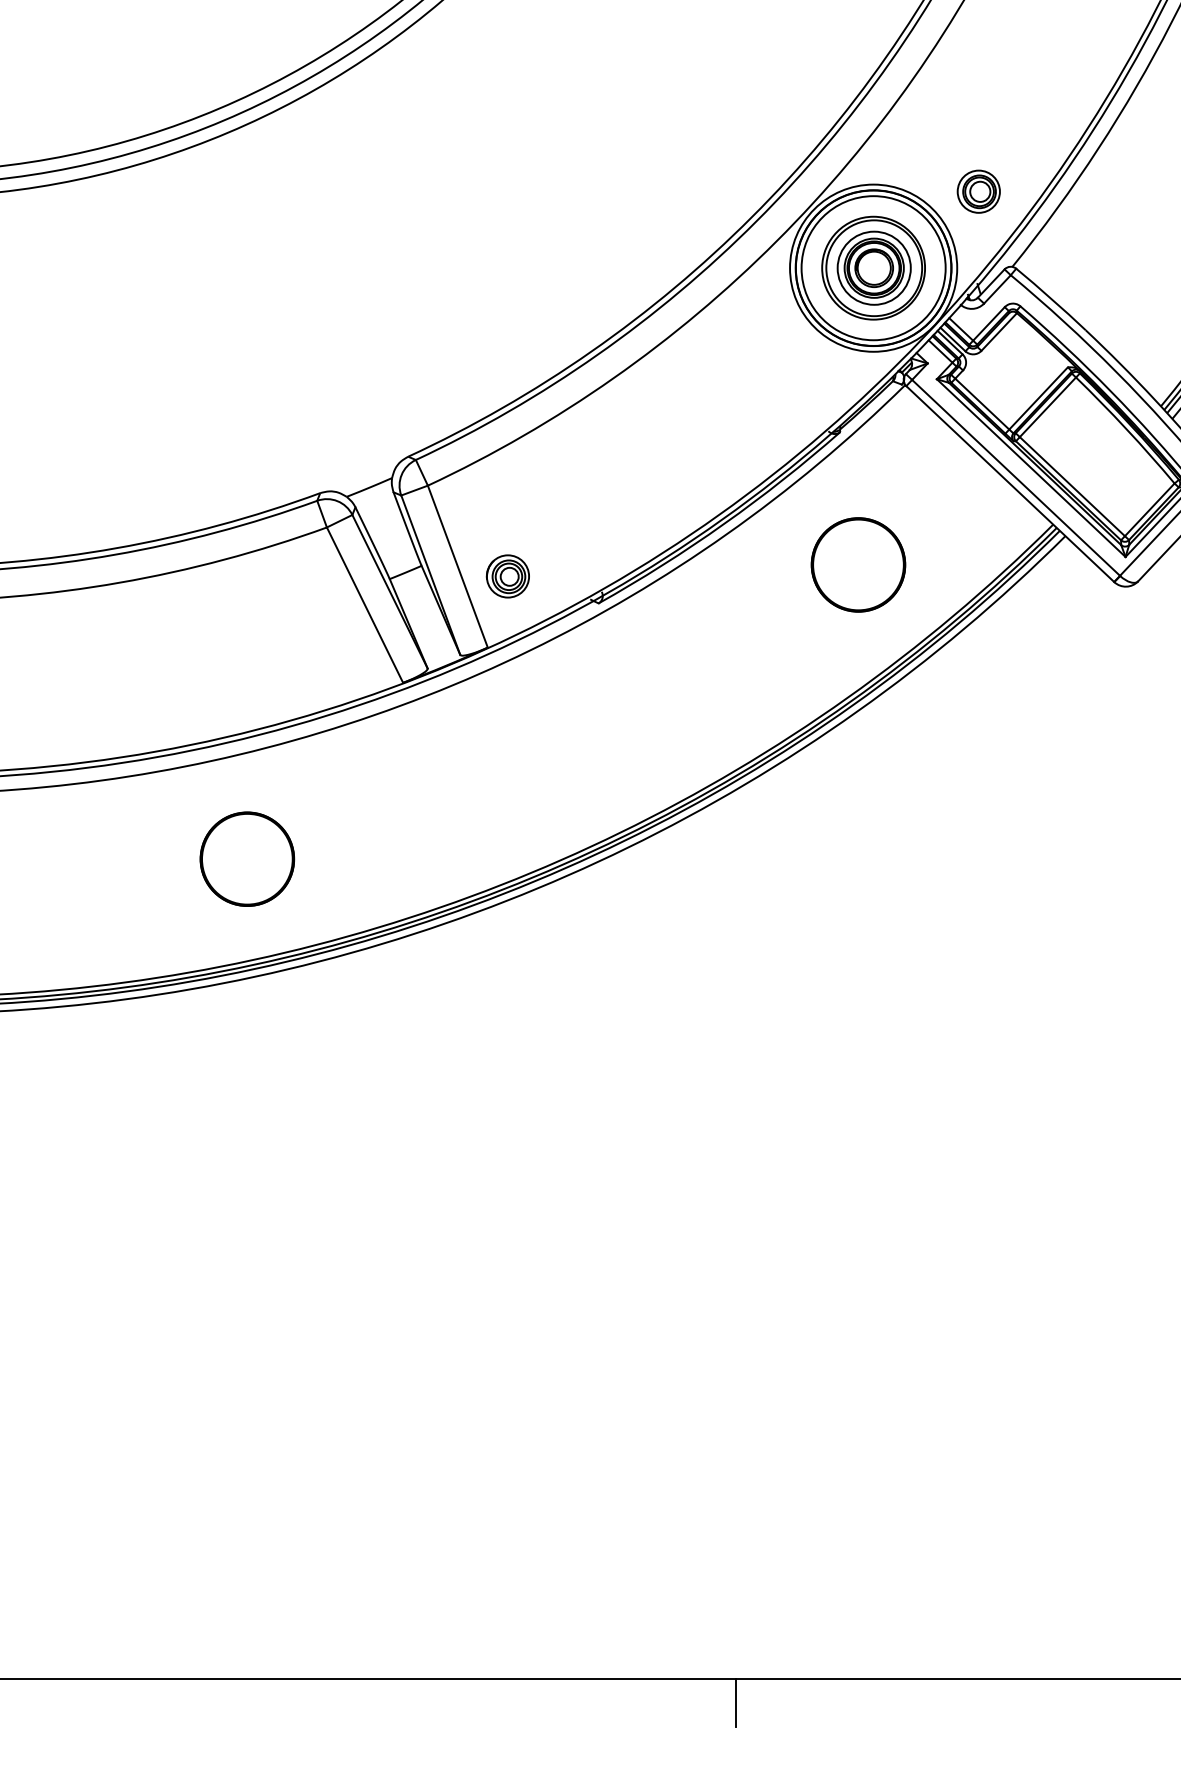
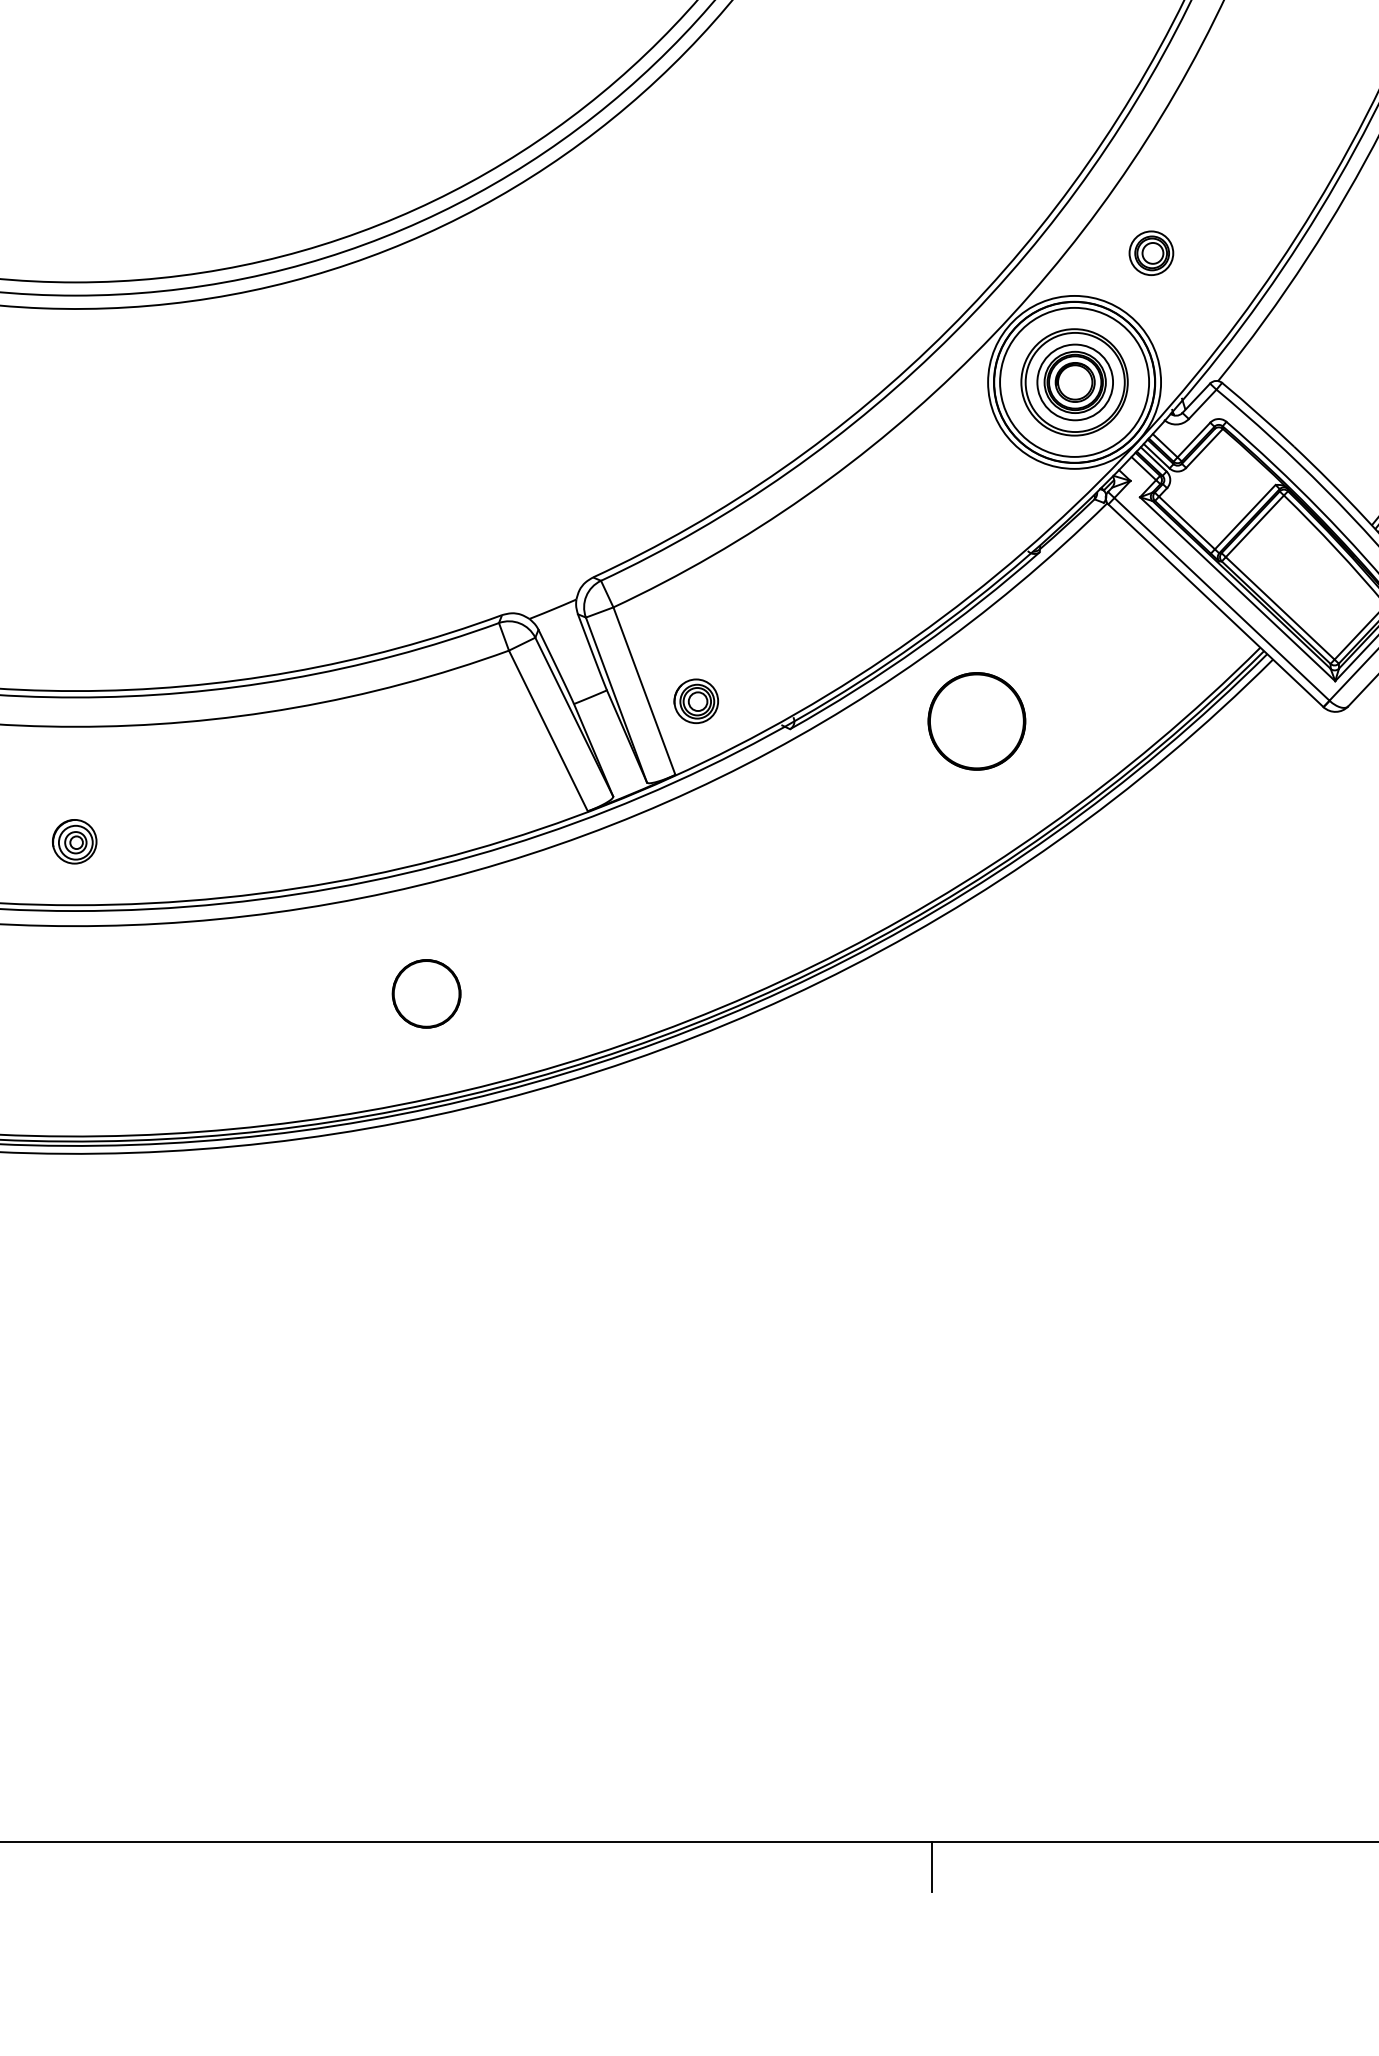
part: (978, 190) -> (1151, 252), moved
part: (858, 565) -> (976, 721), moved
part: (247, 858) -> (426, 993), size x0.7

